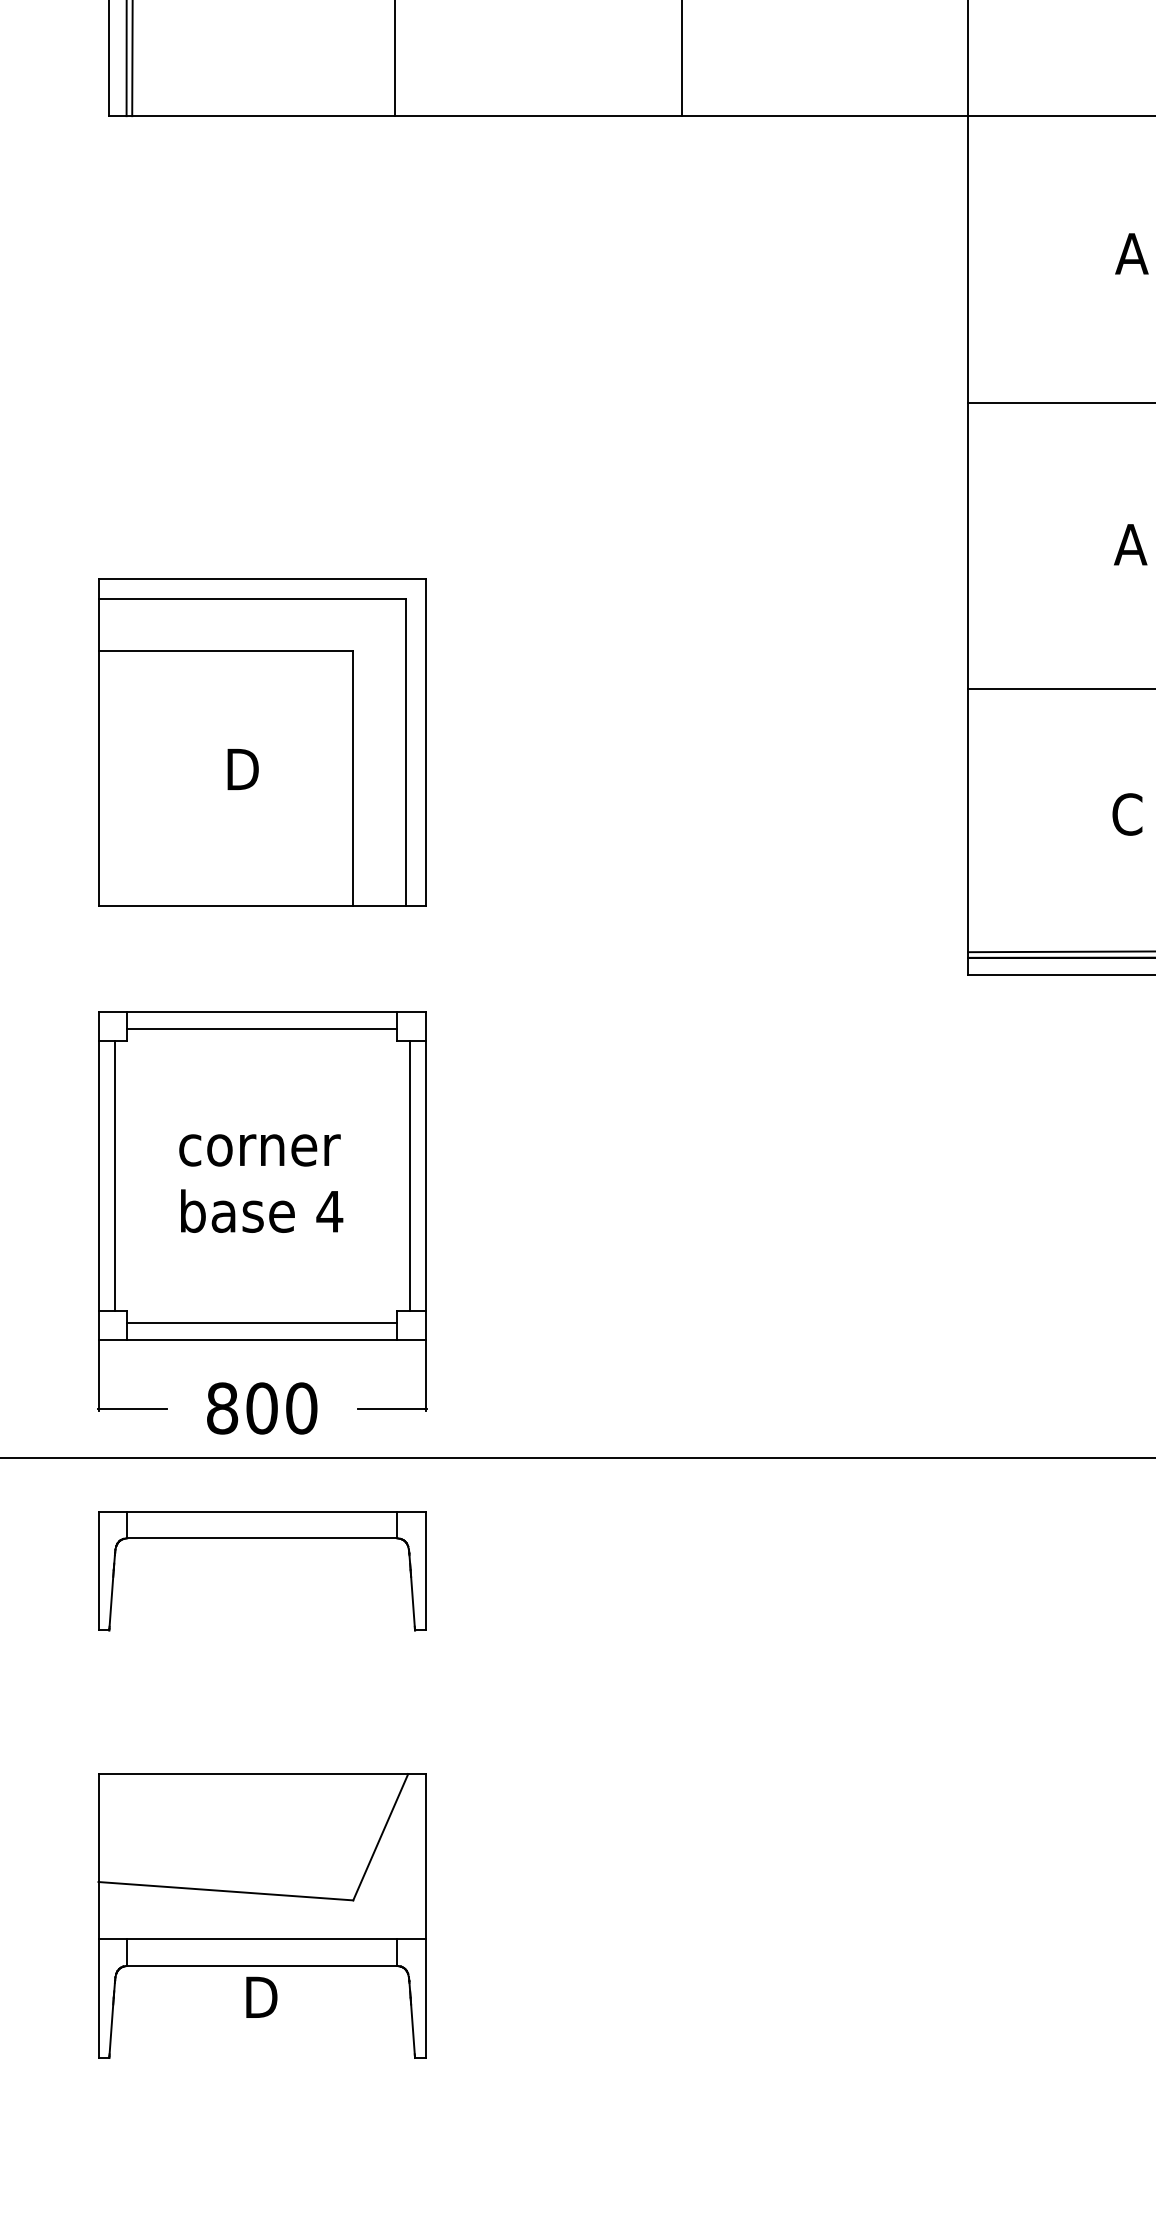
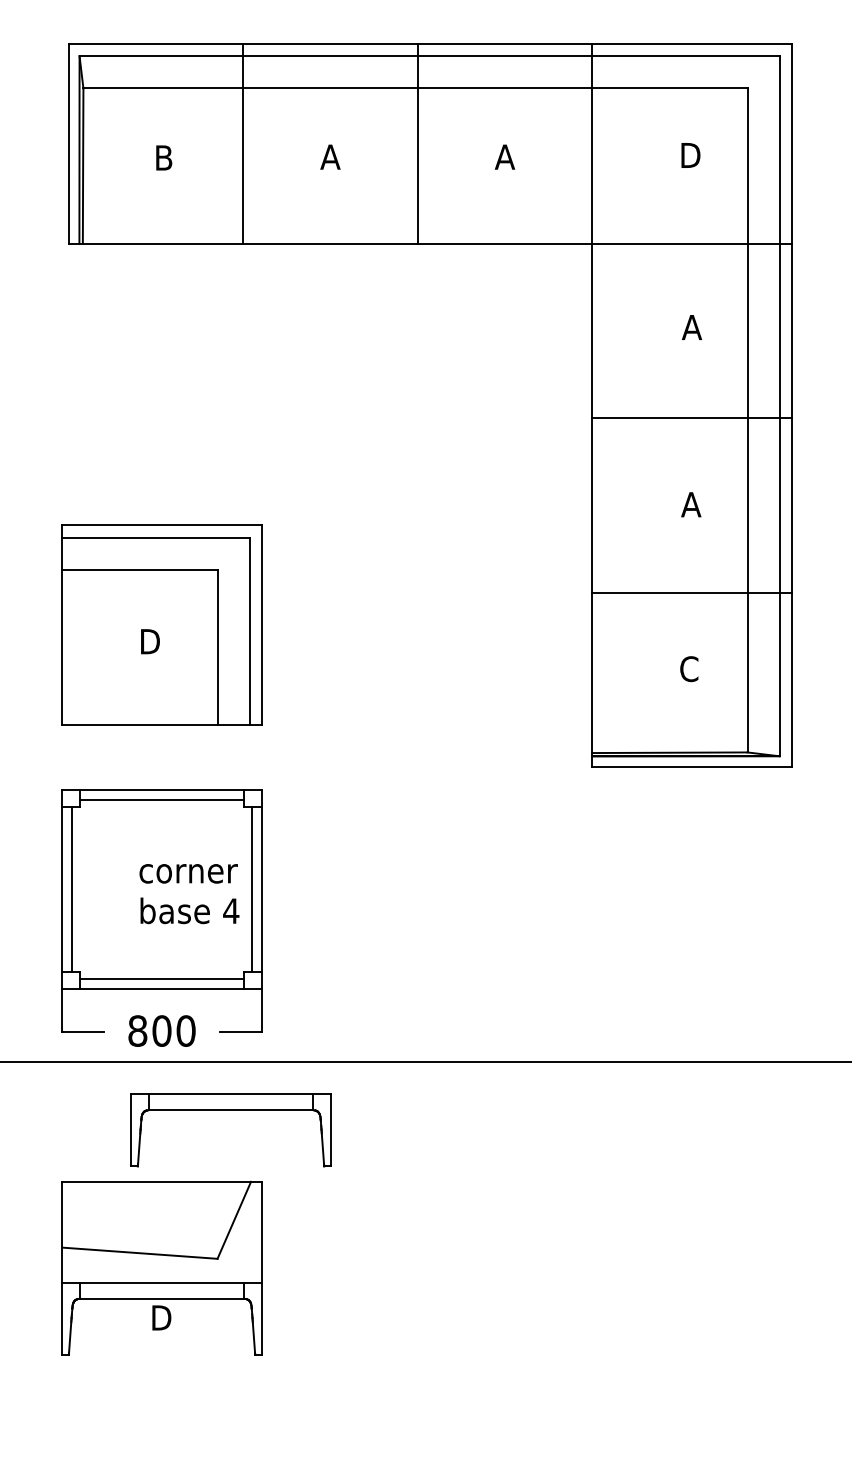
text: (261, 1184) -> (189, 894), moved
part: (261, 1538) -> (230, 1110), moved
part: (261, 1914) -> (161, 1267), moved

